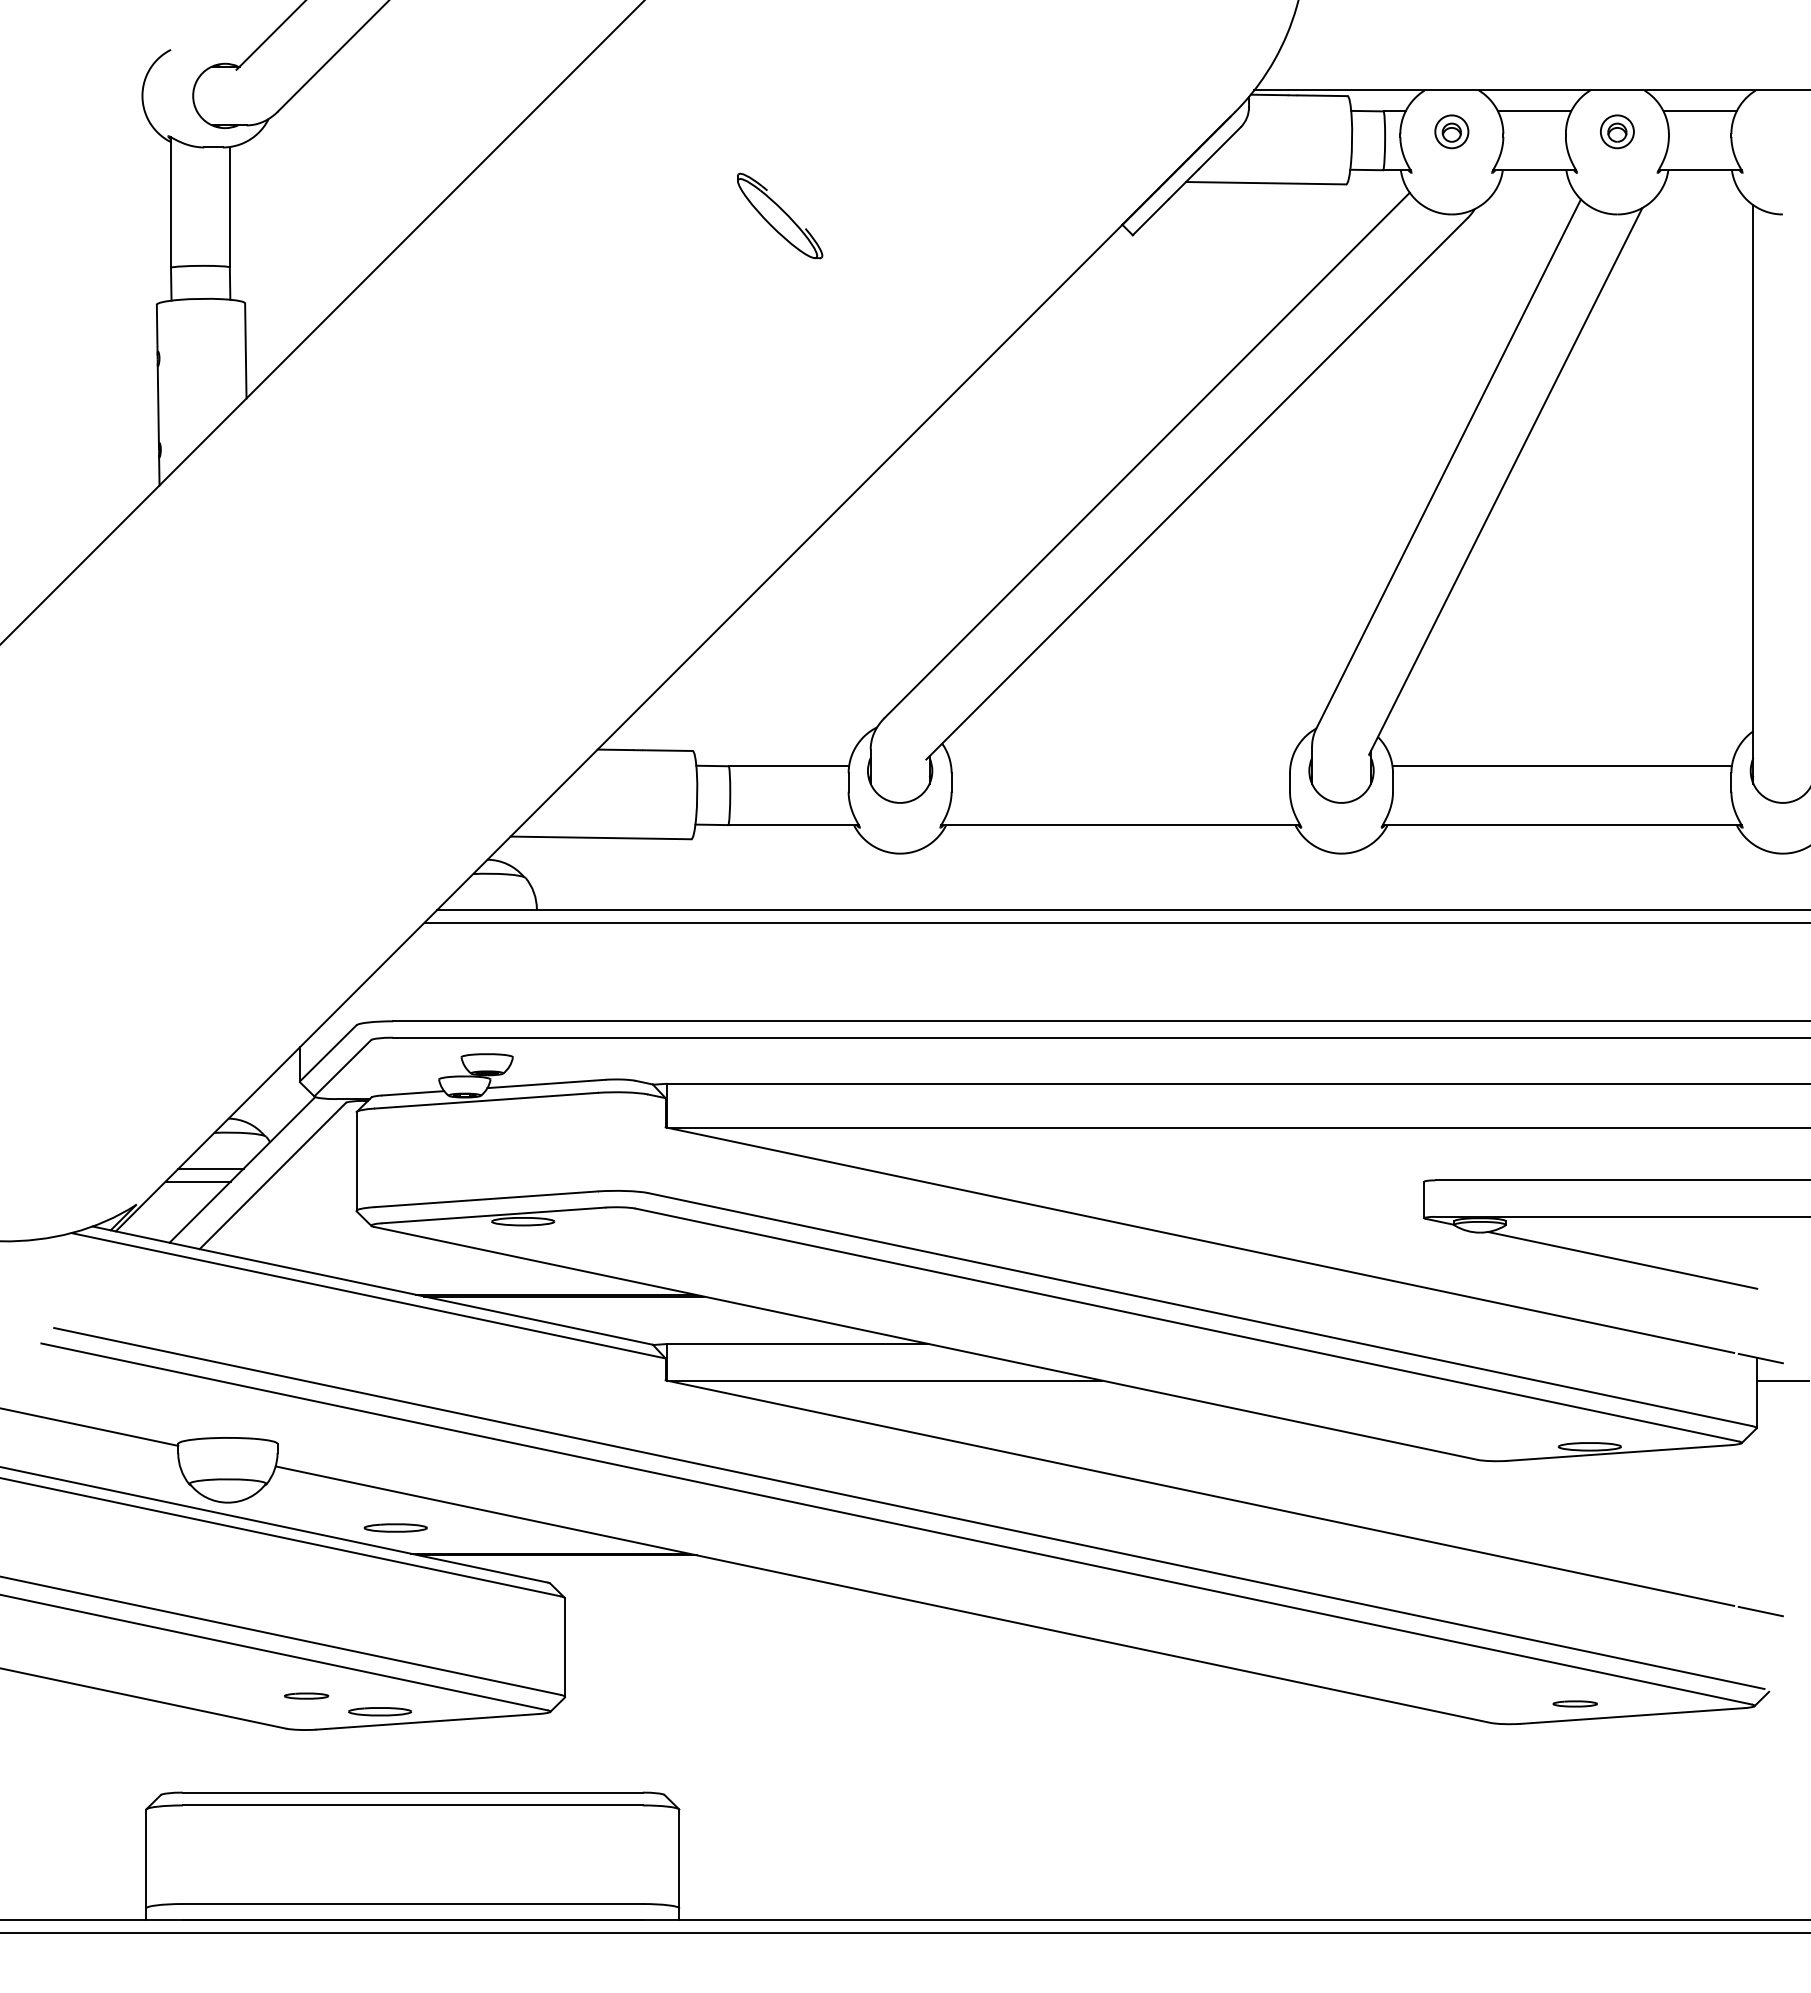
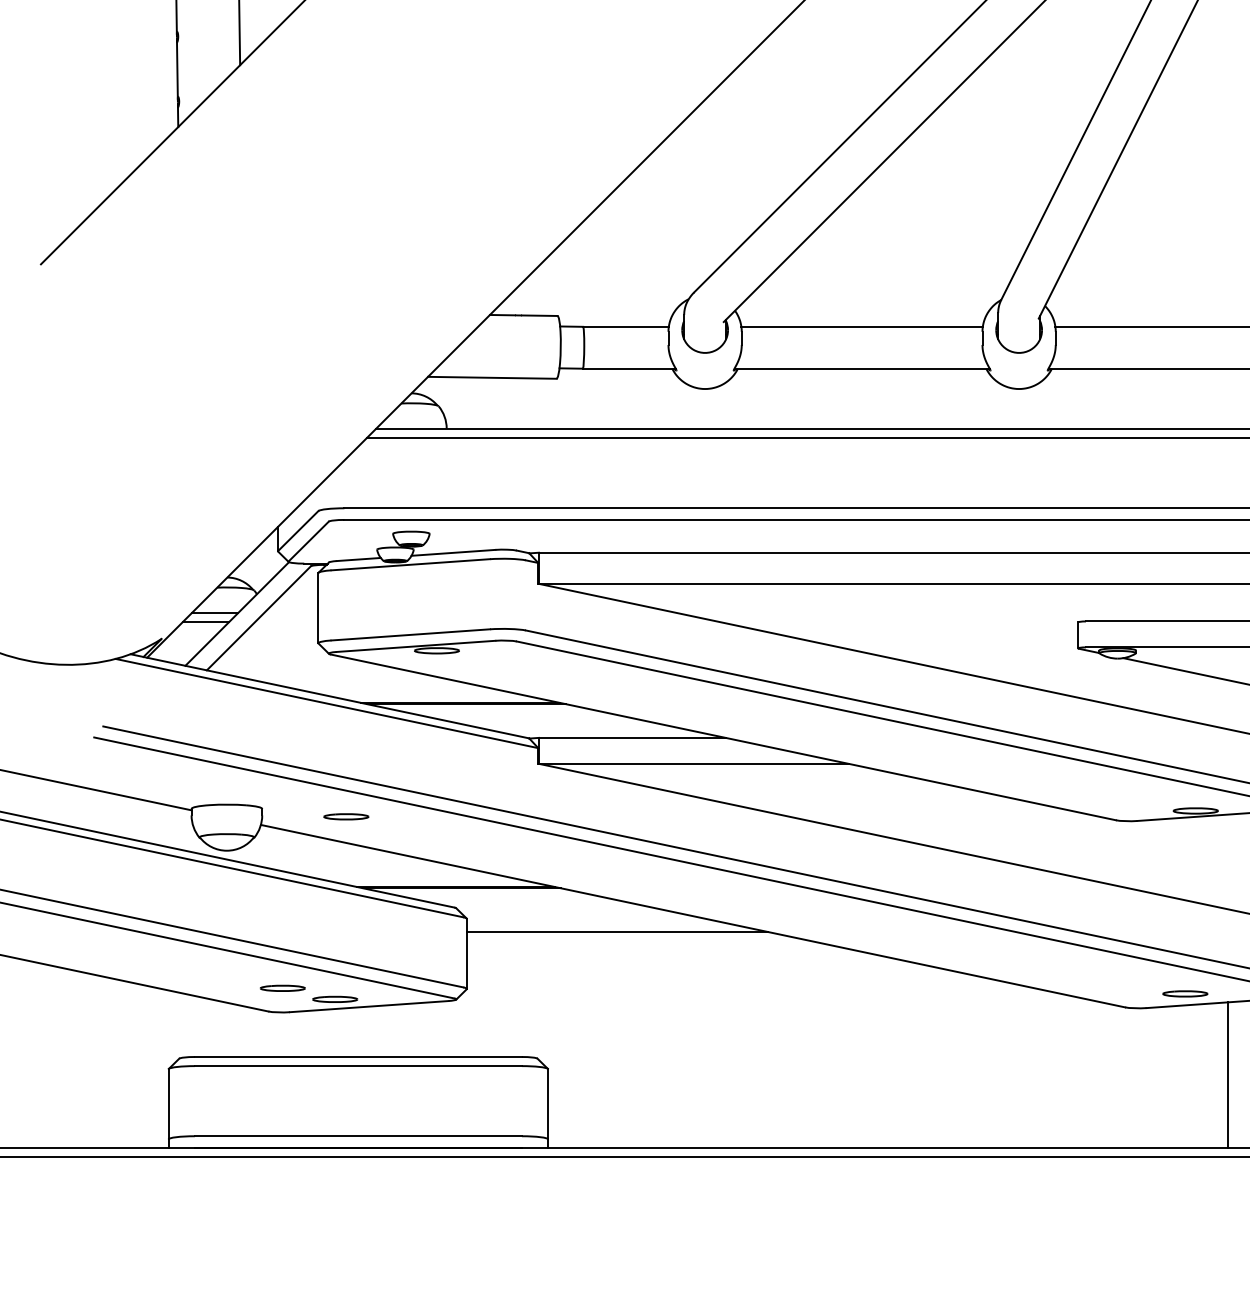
line: (1120, 766) -> (861, 327), added
part: (395, 1527) -> (346, 816), moved
line: (776, 1616) -> (617, 931), added
part: (306, 1695) -> (282, 987), size x1.43
part: (1575, 1703) -> (1185, 993), size x1.43
line: (1635, 1817) -> (1228, 1074), added

